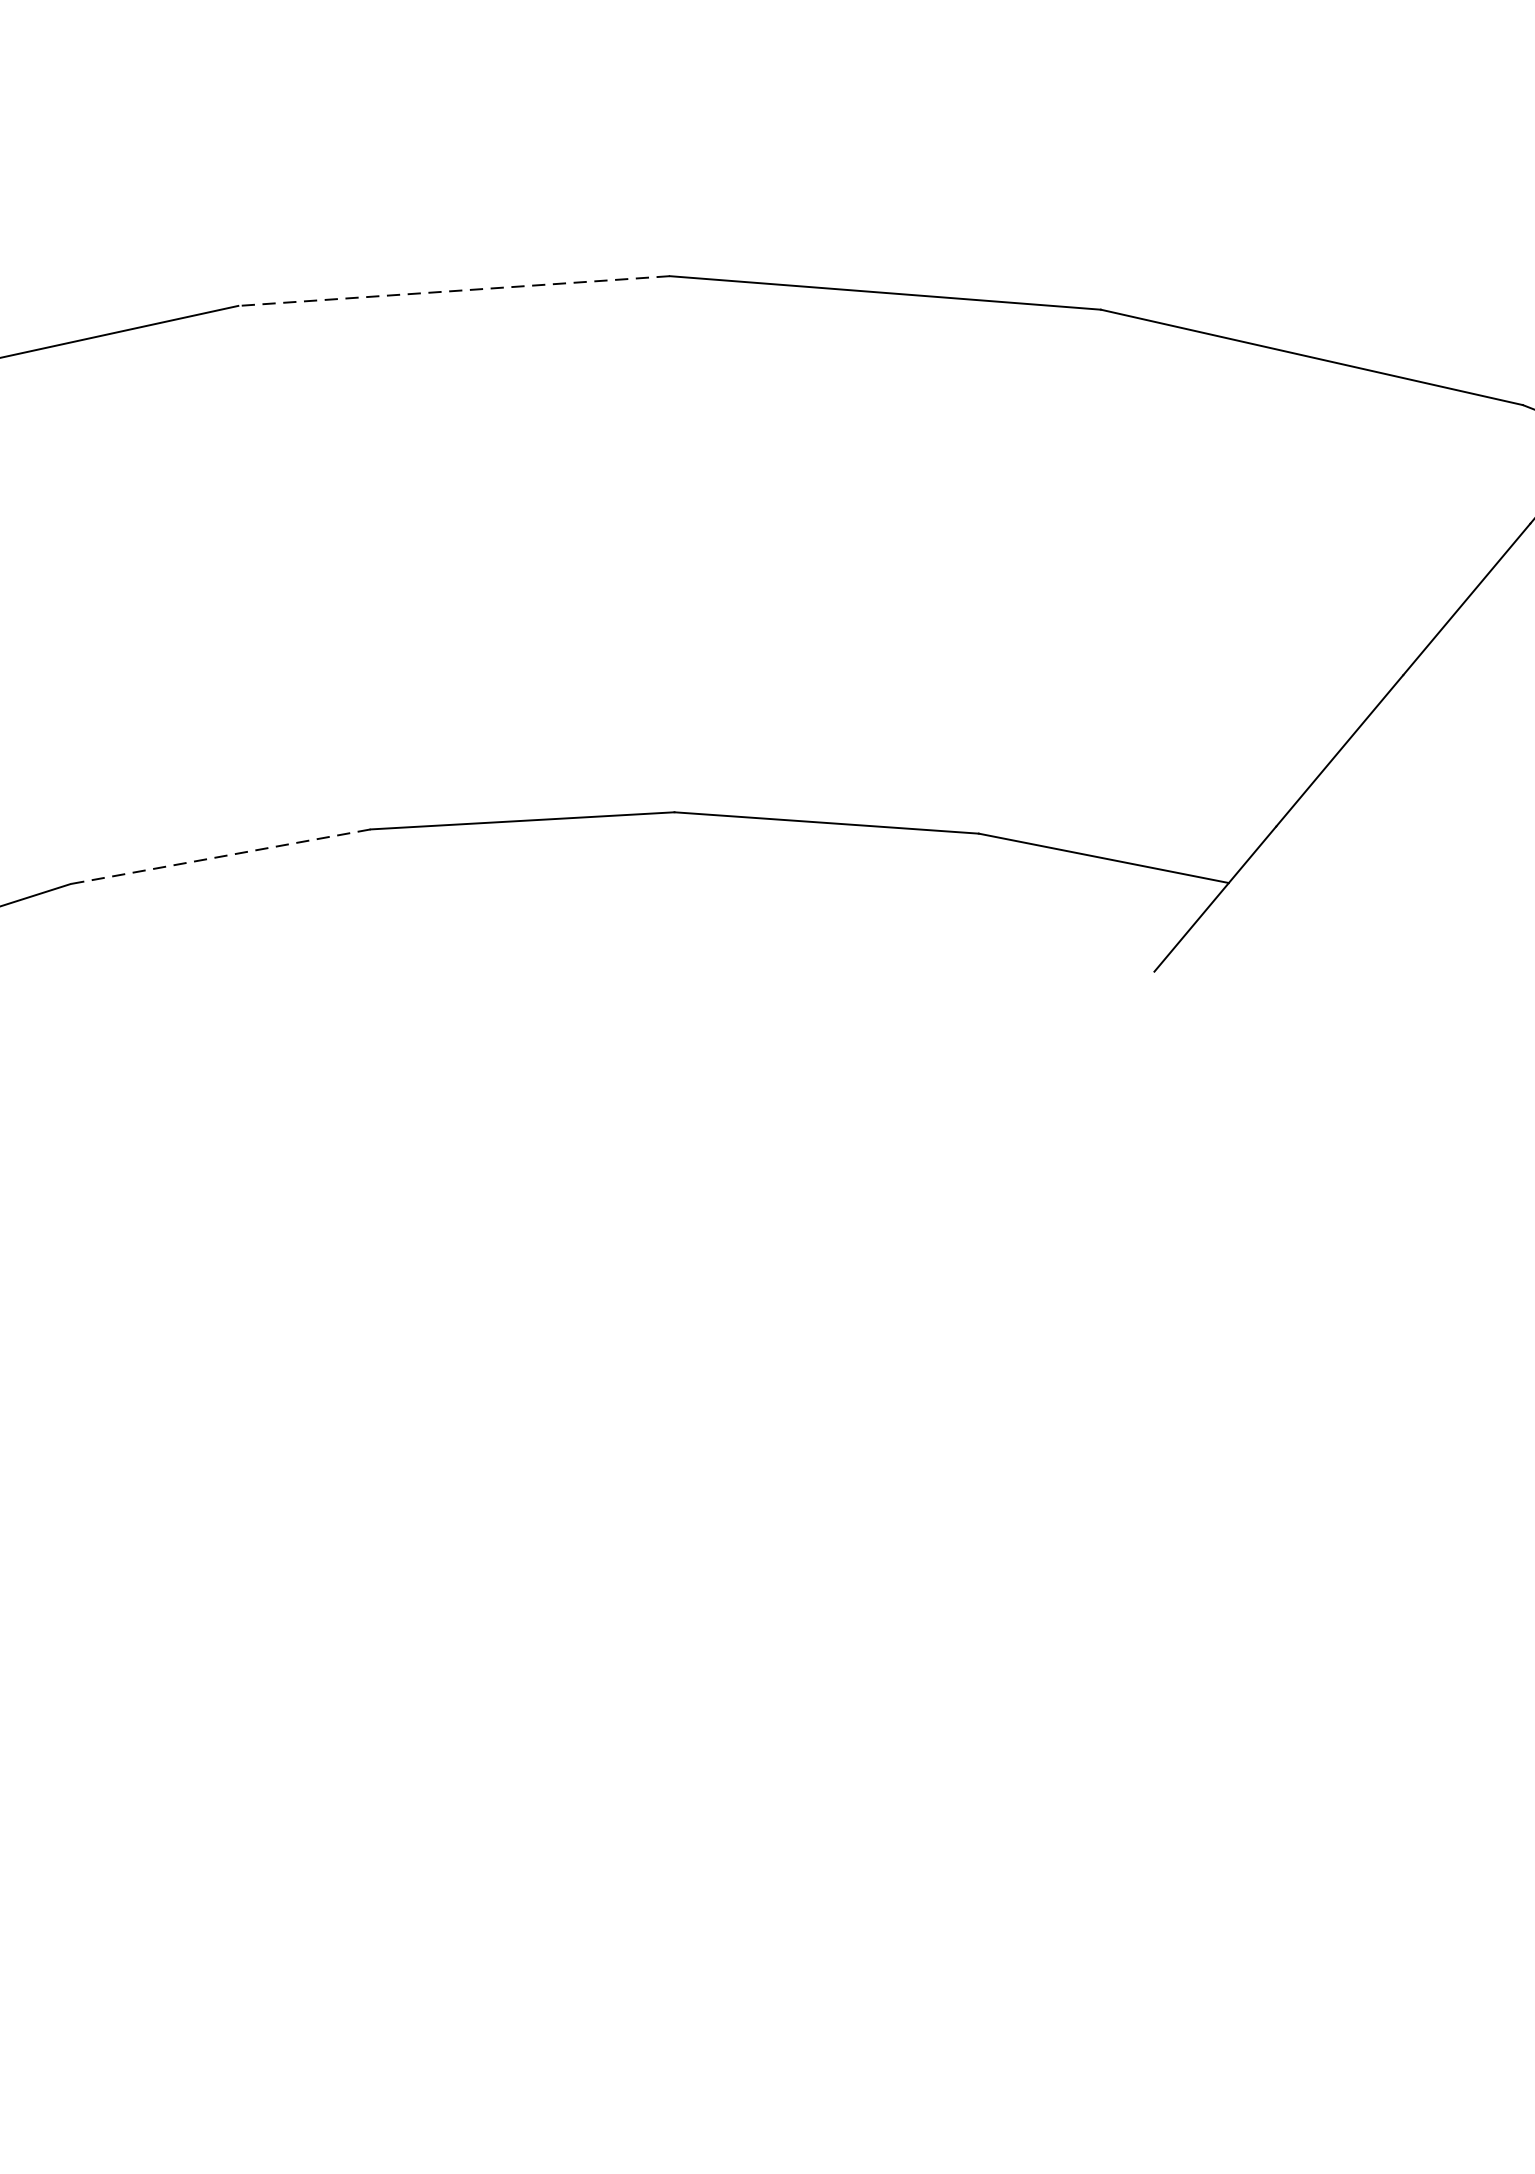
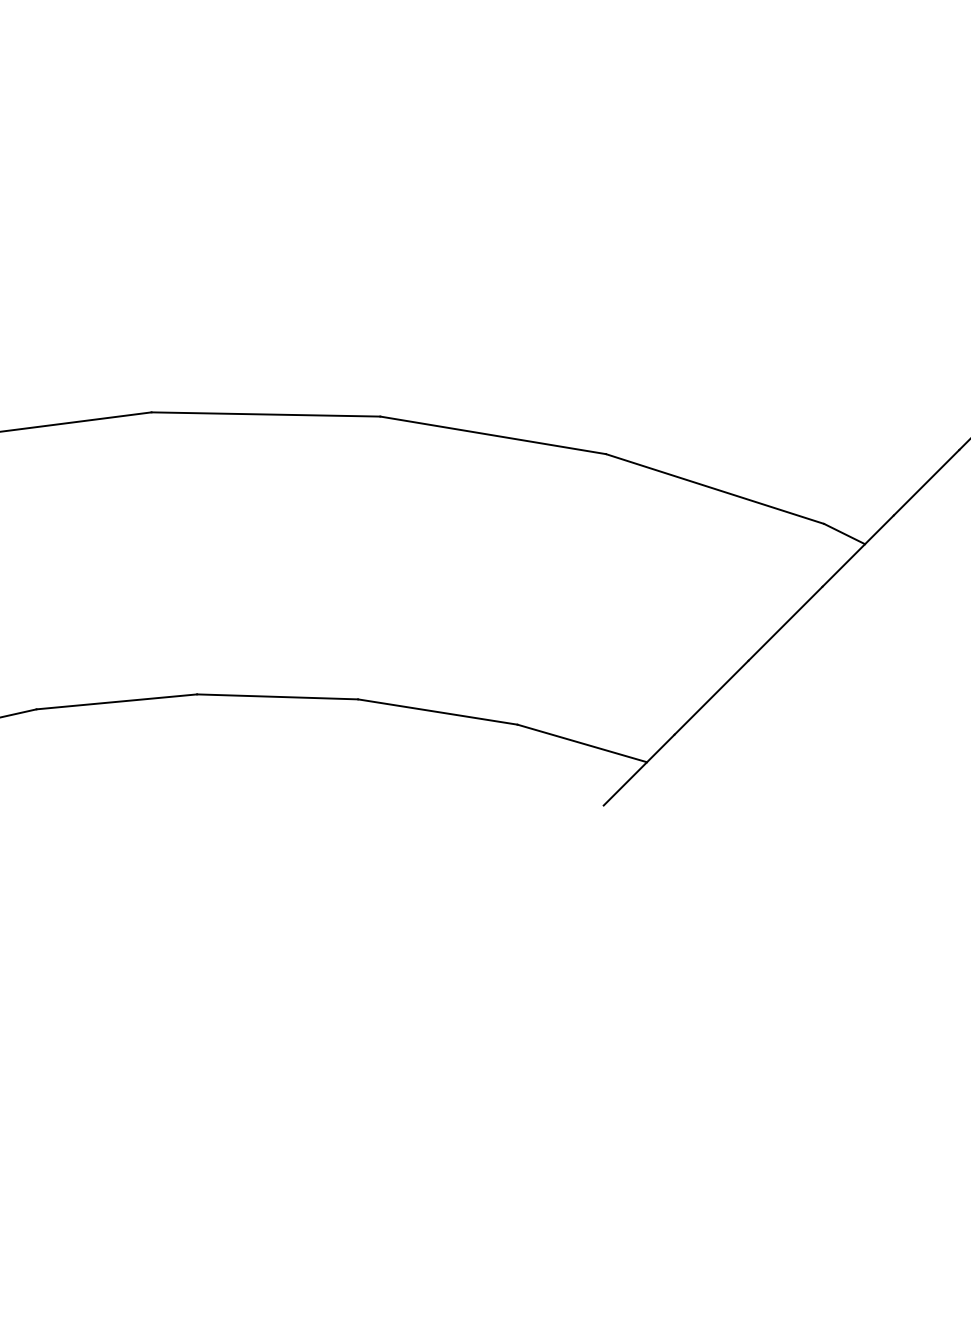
line: (453, 291) -> (265, 414), dashed -> solid
line: (219, 856) -> (116, 701), dashed -> solid

